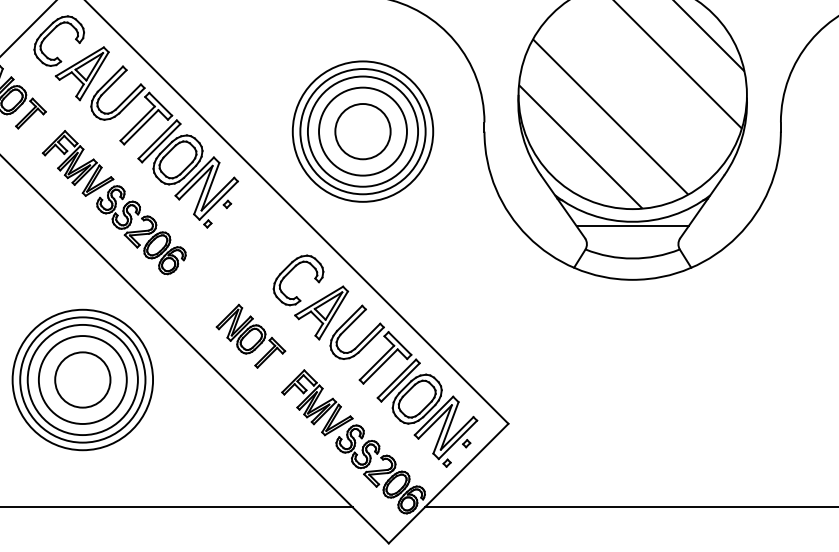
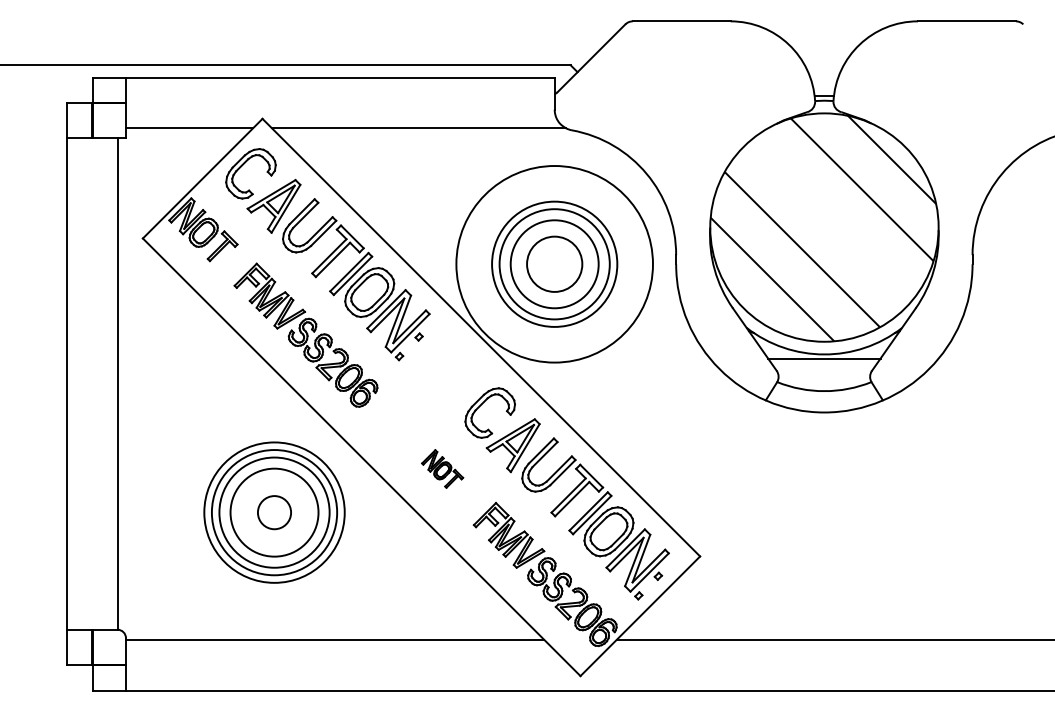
circle: (362, 131) -> (554, 264), size x1.4
part: (250, 335) -> (442, 468), size x0.6
circle: (82, 379) -> (274, 512), size x0.6

